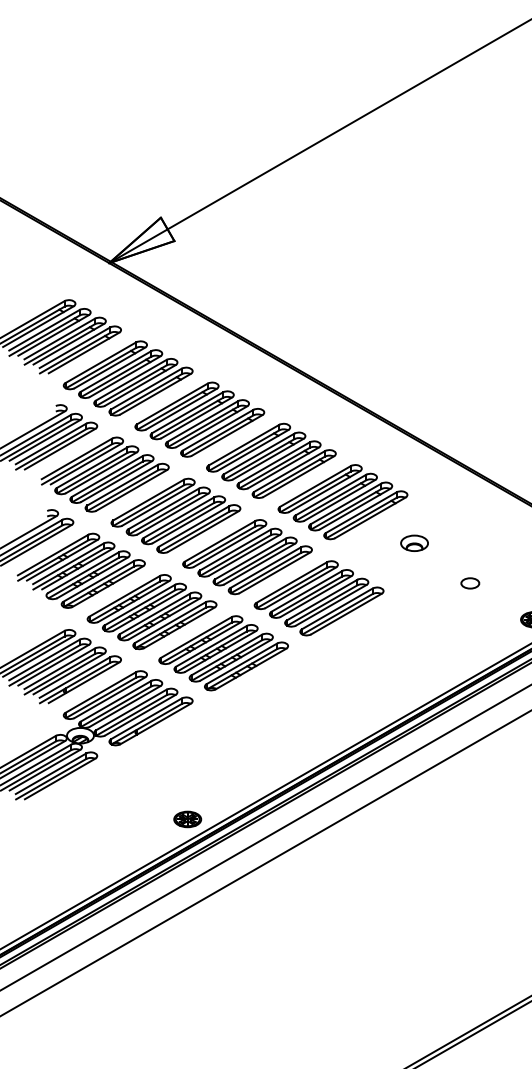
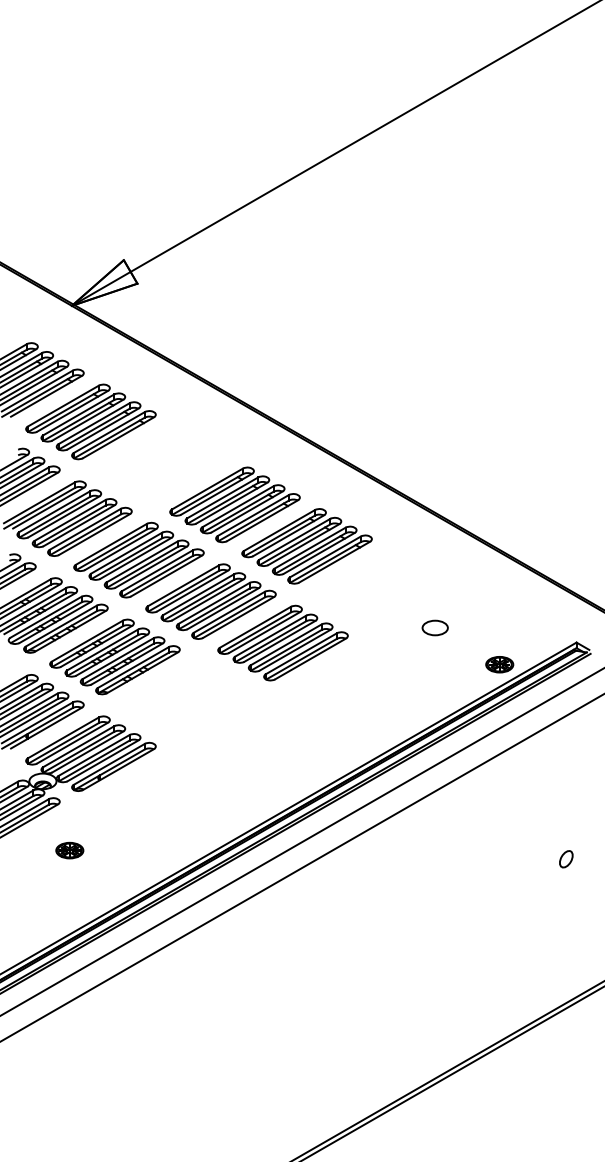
part: (199, 419) -> (162, 463), removed
part: (414, 543) -> (378, 587), removed
part: (469, 583) -> (434, 628), size x1.4
part: (223, 653) -> (186, 698), removed
part: (187, 819) -> (69, 850), moved

